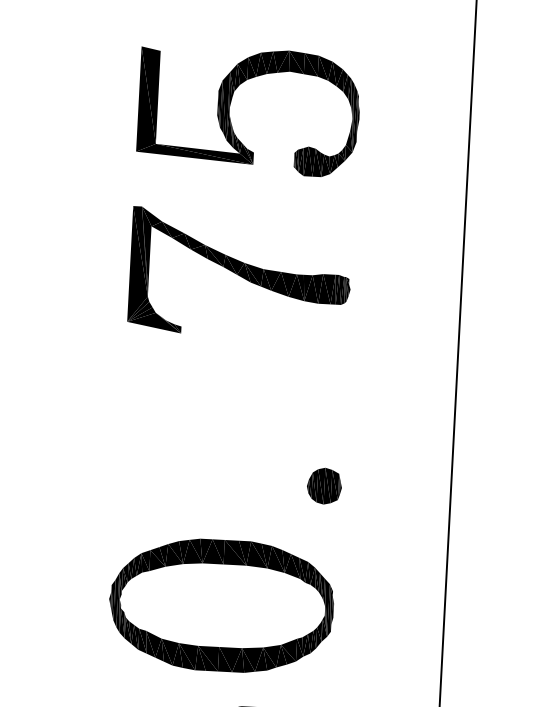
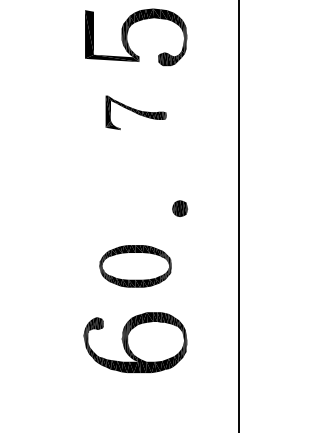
part: (241, 273) -> (136, 112), size x0.6
part: (221, 606) -> (135, 266), size x0.7

